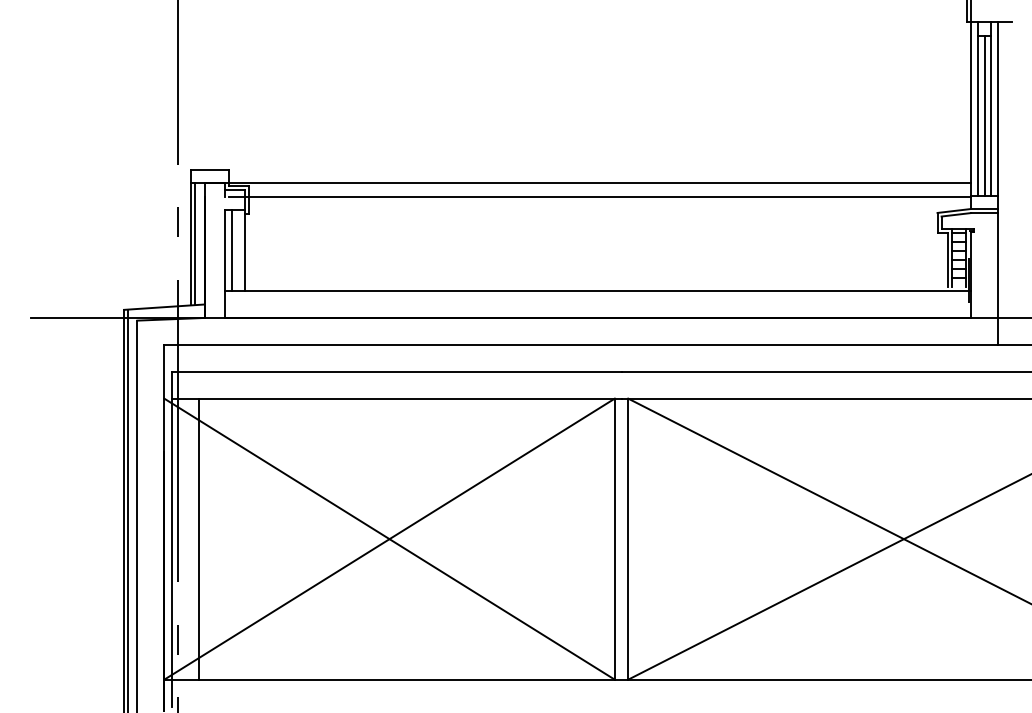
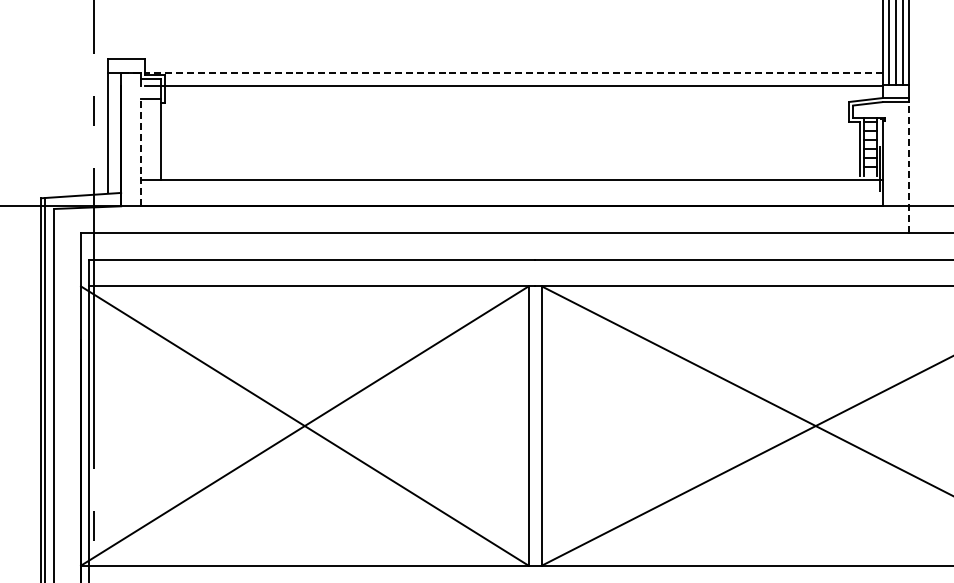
line: (587, 183) -> (501, 72), solid -> dashed
line: (195, 243) -> (112, 132), removed
line: (231, 250) -> (147, 139), removed
line: (224, 264) -> (140, 153), solid -> dashed
line: (998, 278) -> (909, 167), solid -> dashed
line: (198, 538) -> (115, 425), removed

